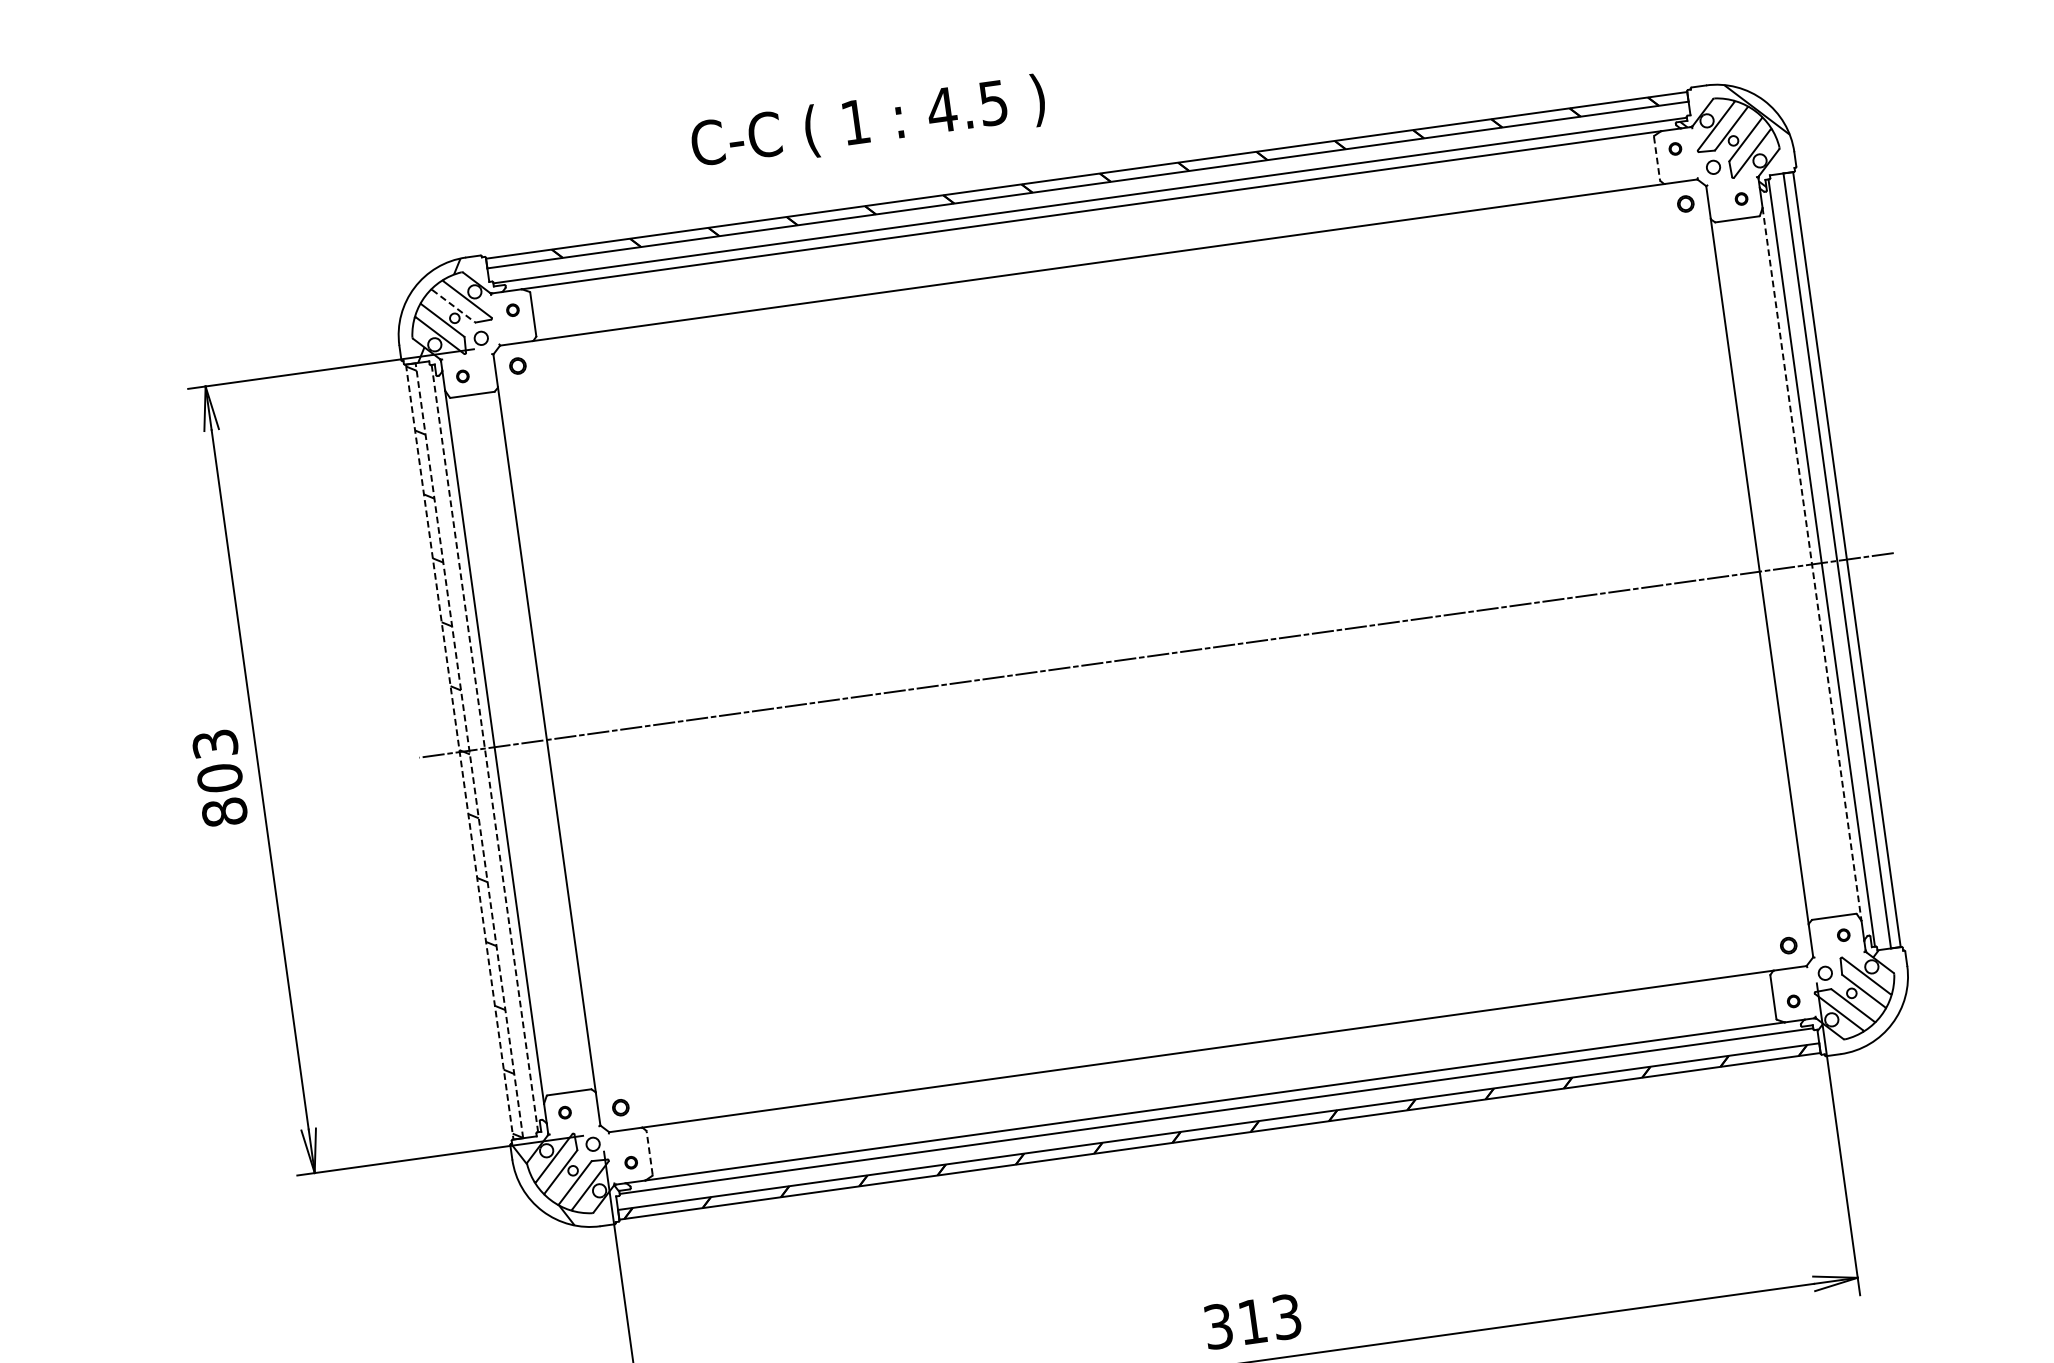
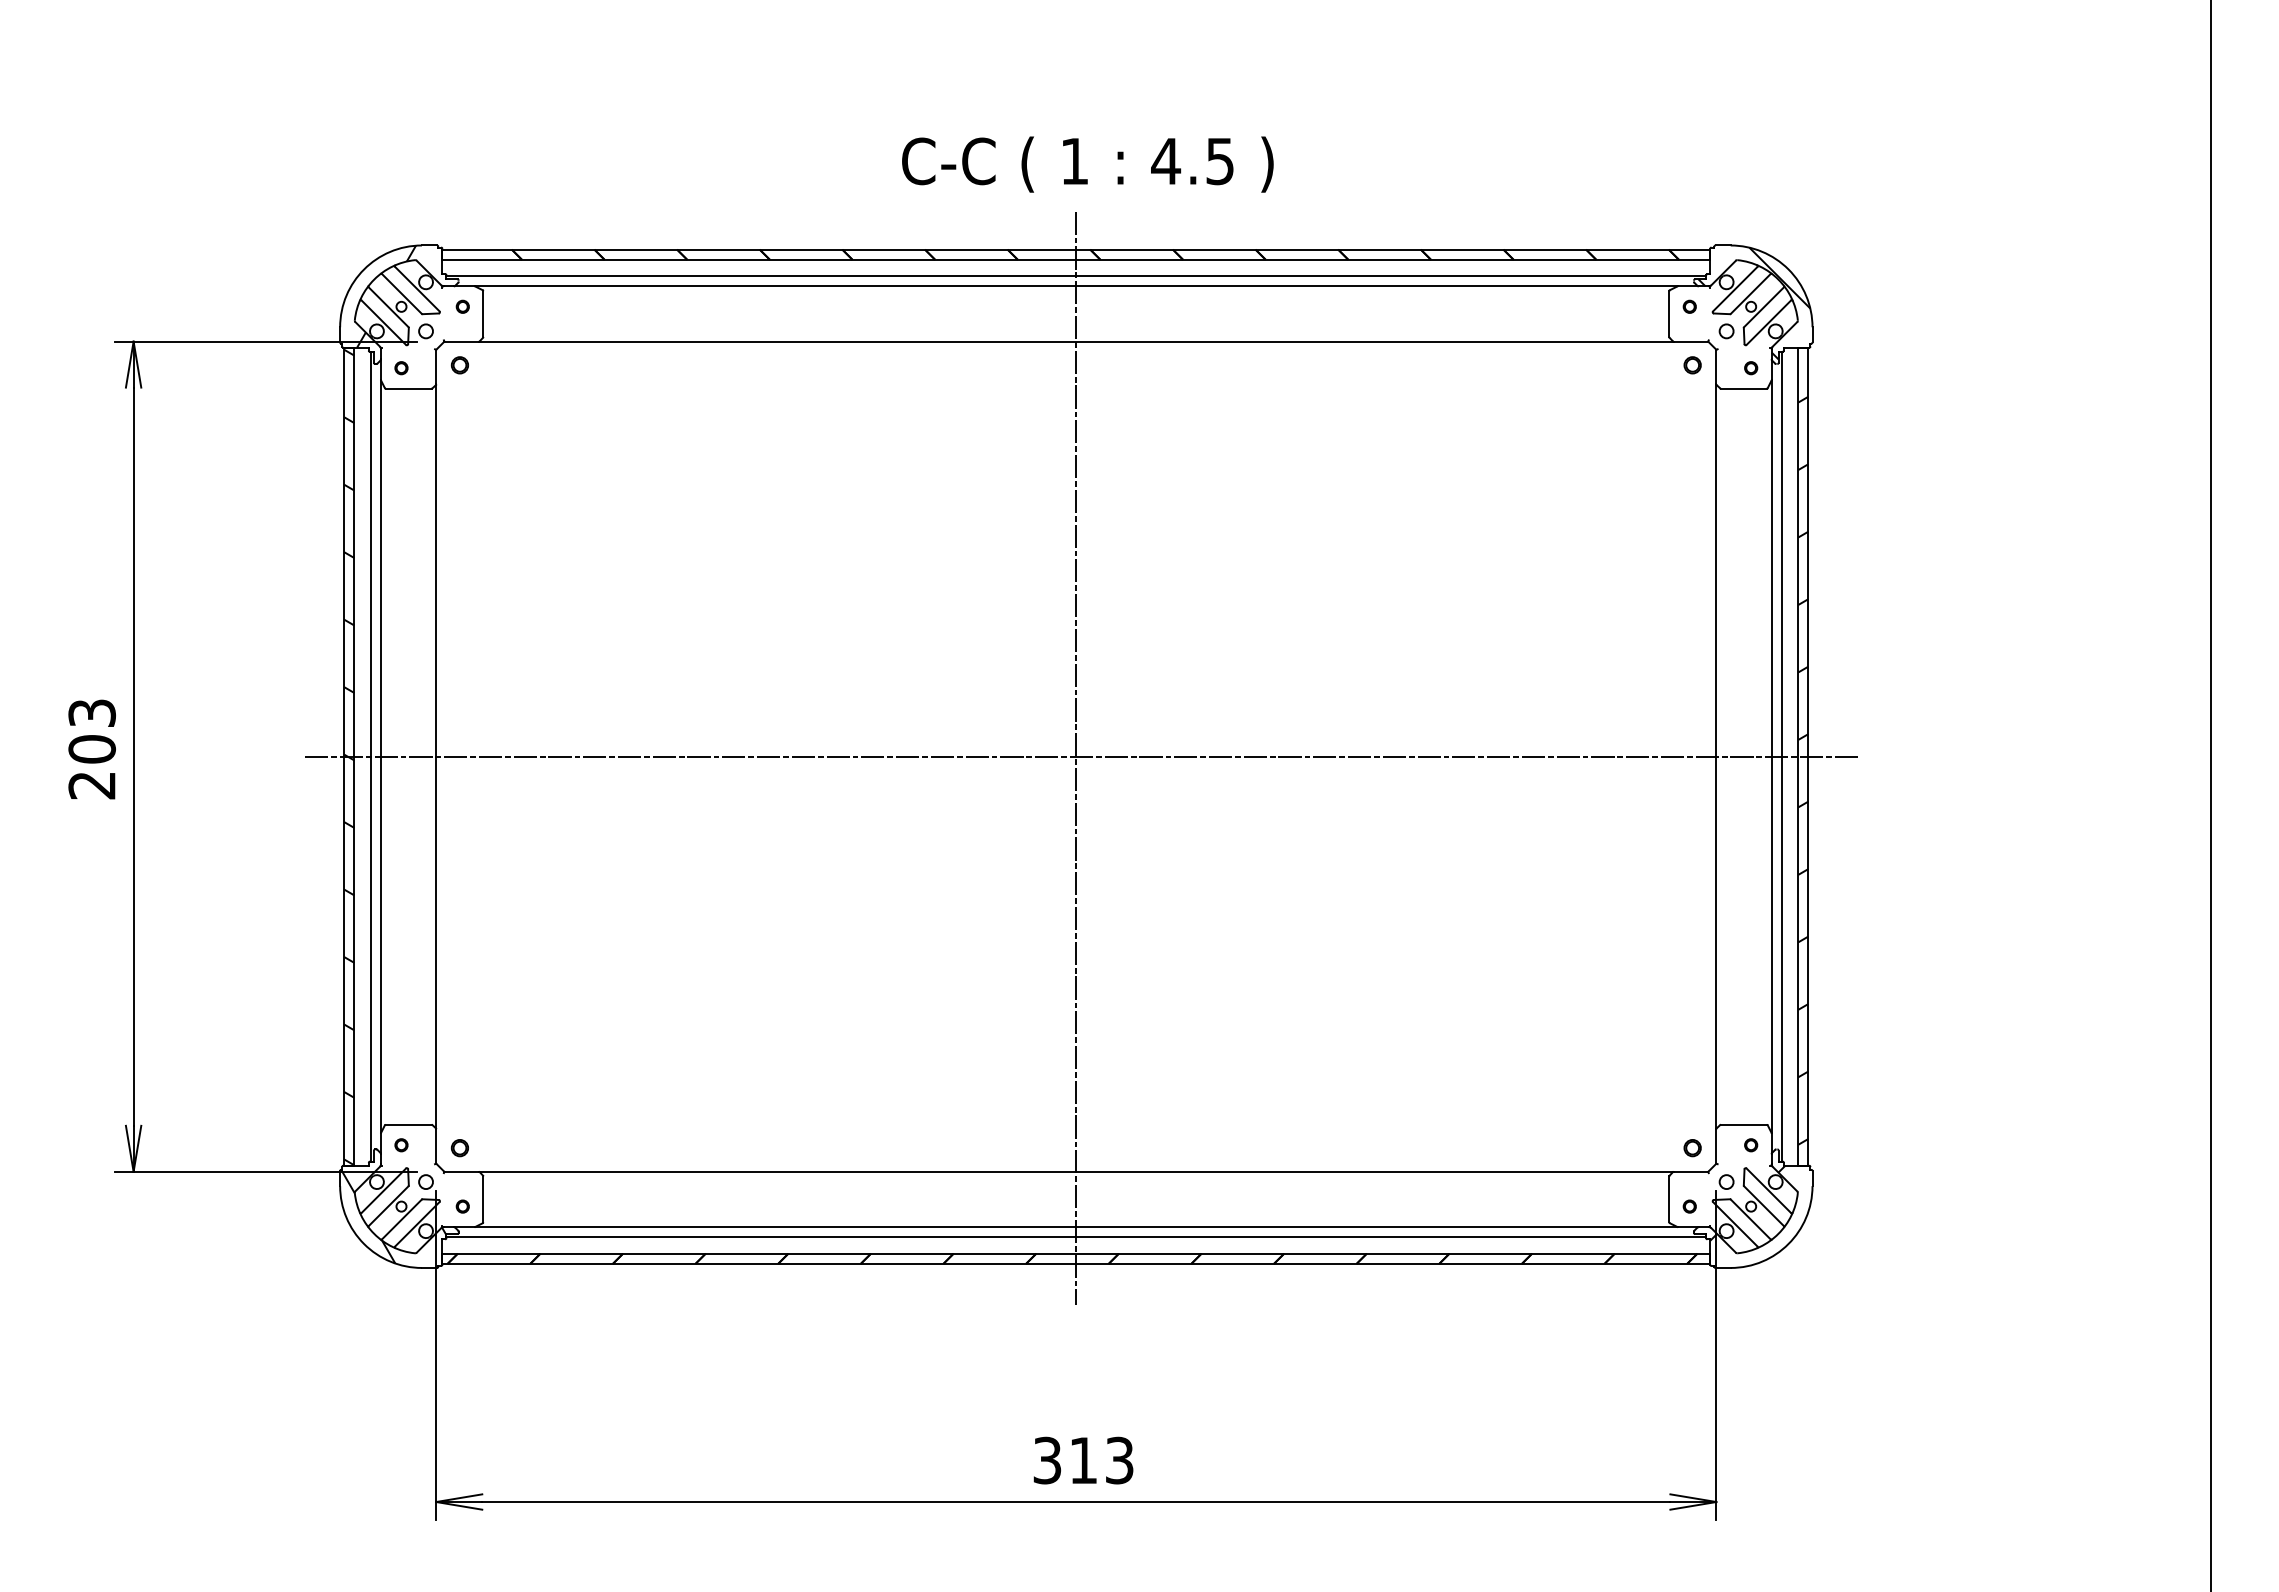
text: (868, 123) -> (1087, 164), moved
line: (1657, 158) -> (1669, 314), dashed -> solid
line: (454, 306) -> (402, 294), dashed -> solid
line: (1811, 564) -> (1771, 756), dashed -> solid
hatch: (1844, 573) -> (1803, 770), added
line: (1153, 656) -> (1076, 757), added
line: (484, 748) -> (370, 756), dashed -> solid
line: (469, 750) -> (354, 756), dashed -> solid
line: (459, 751) -> (344, 756), dashed -> solid
text: (224, 812) -> (91, 785), 803 -> 203
line: (649, 1153) -> (483, 1199), dashed -> solid

